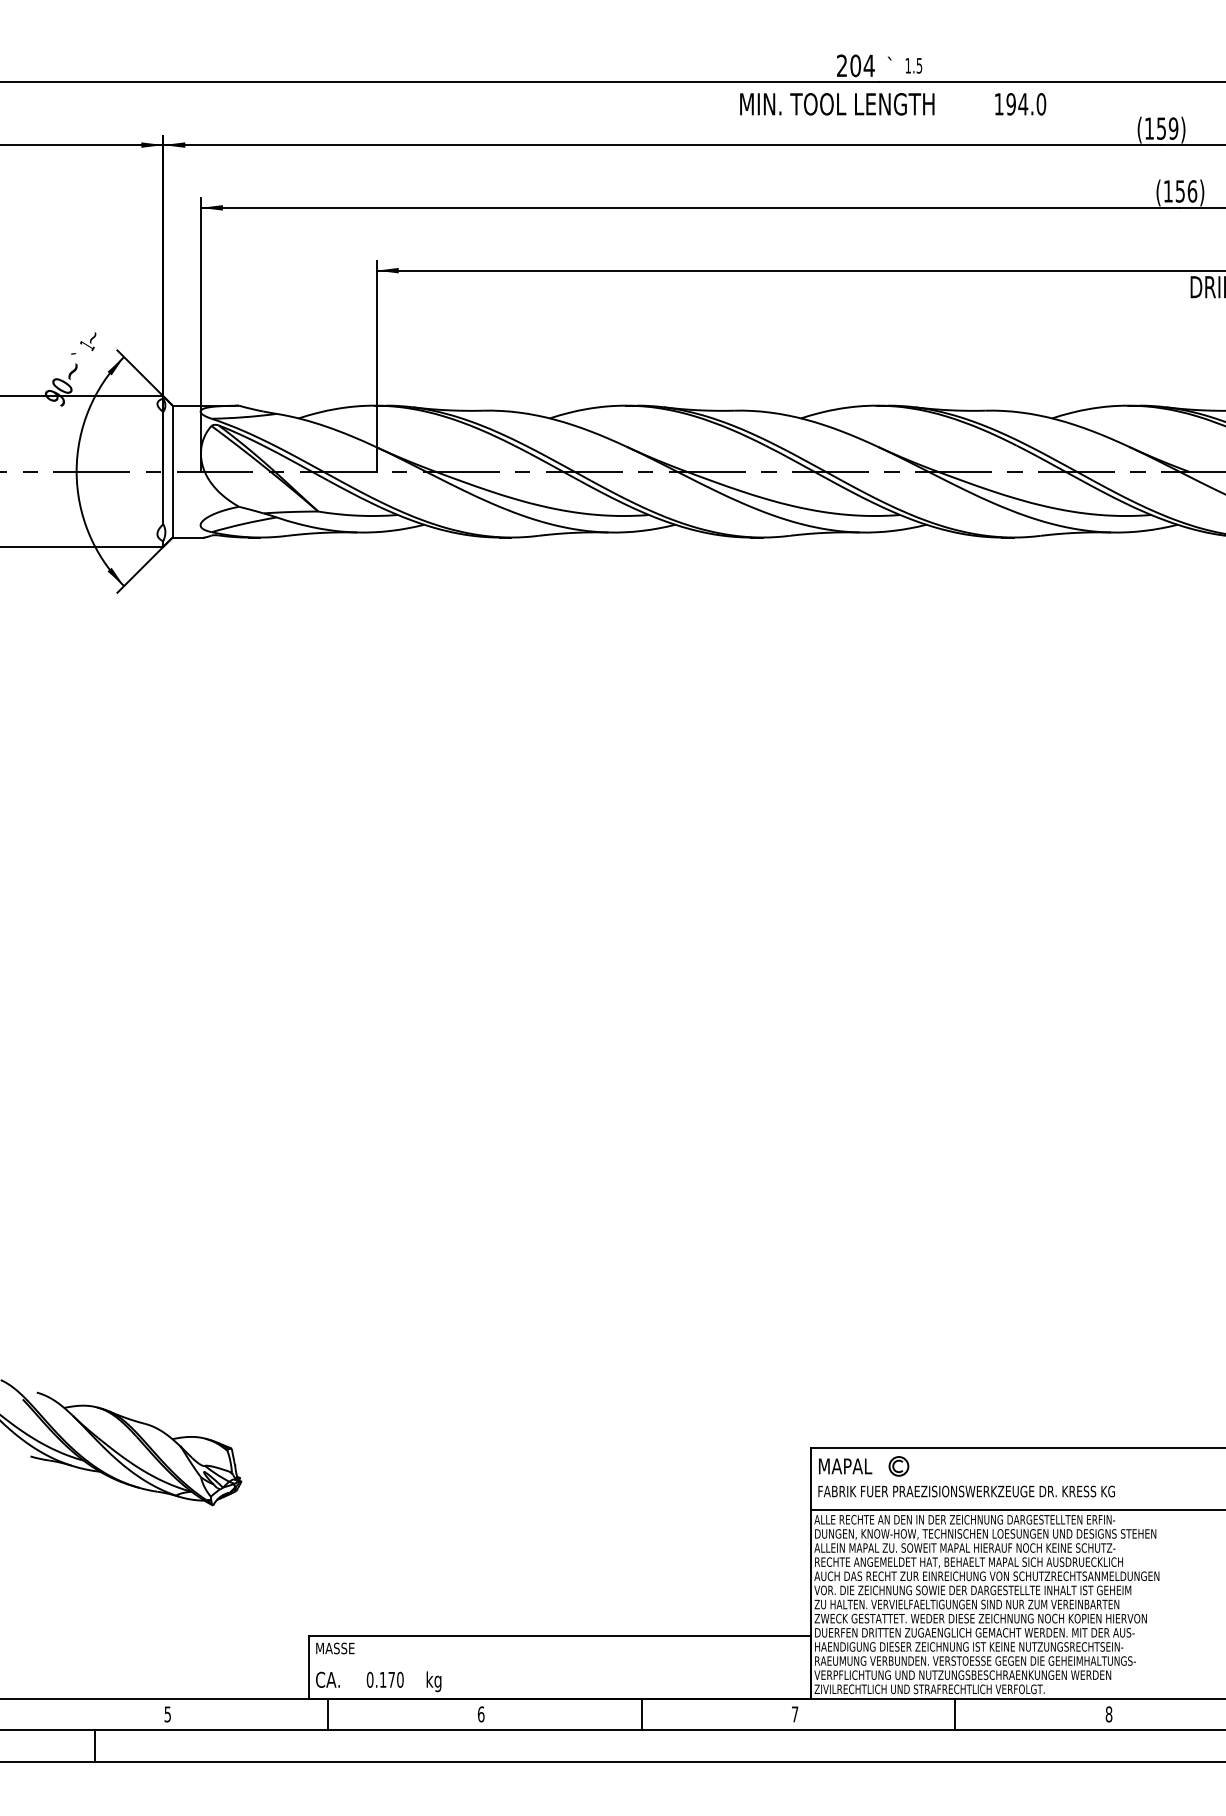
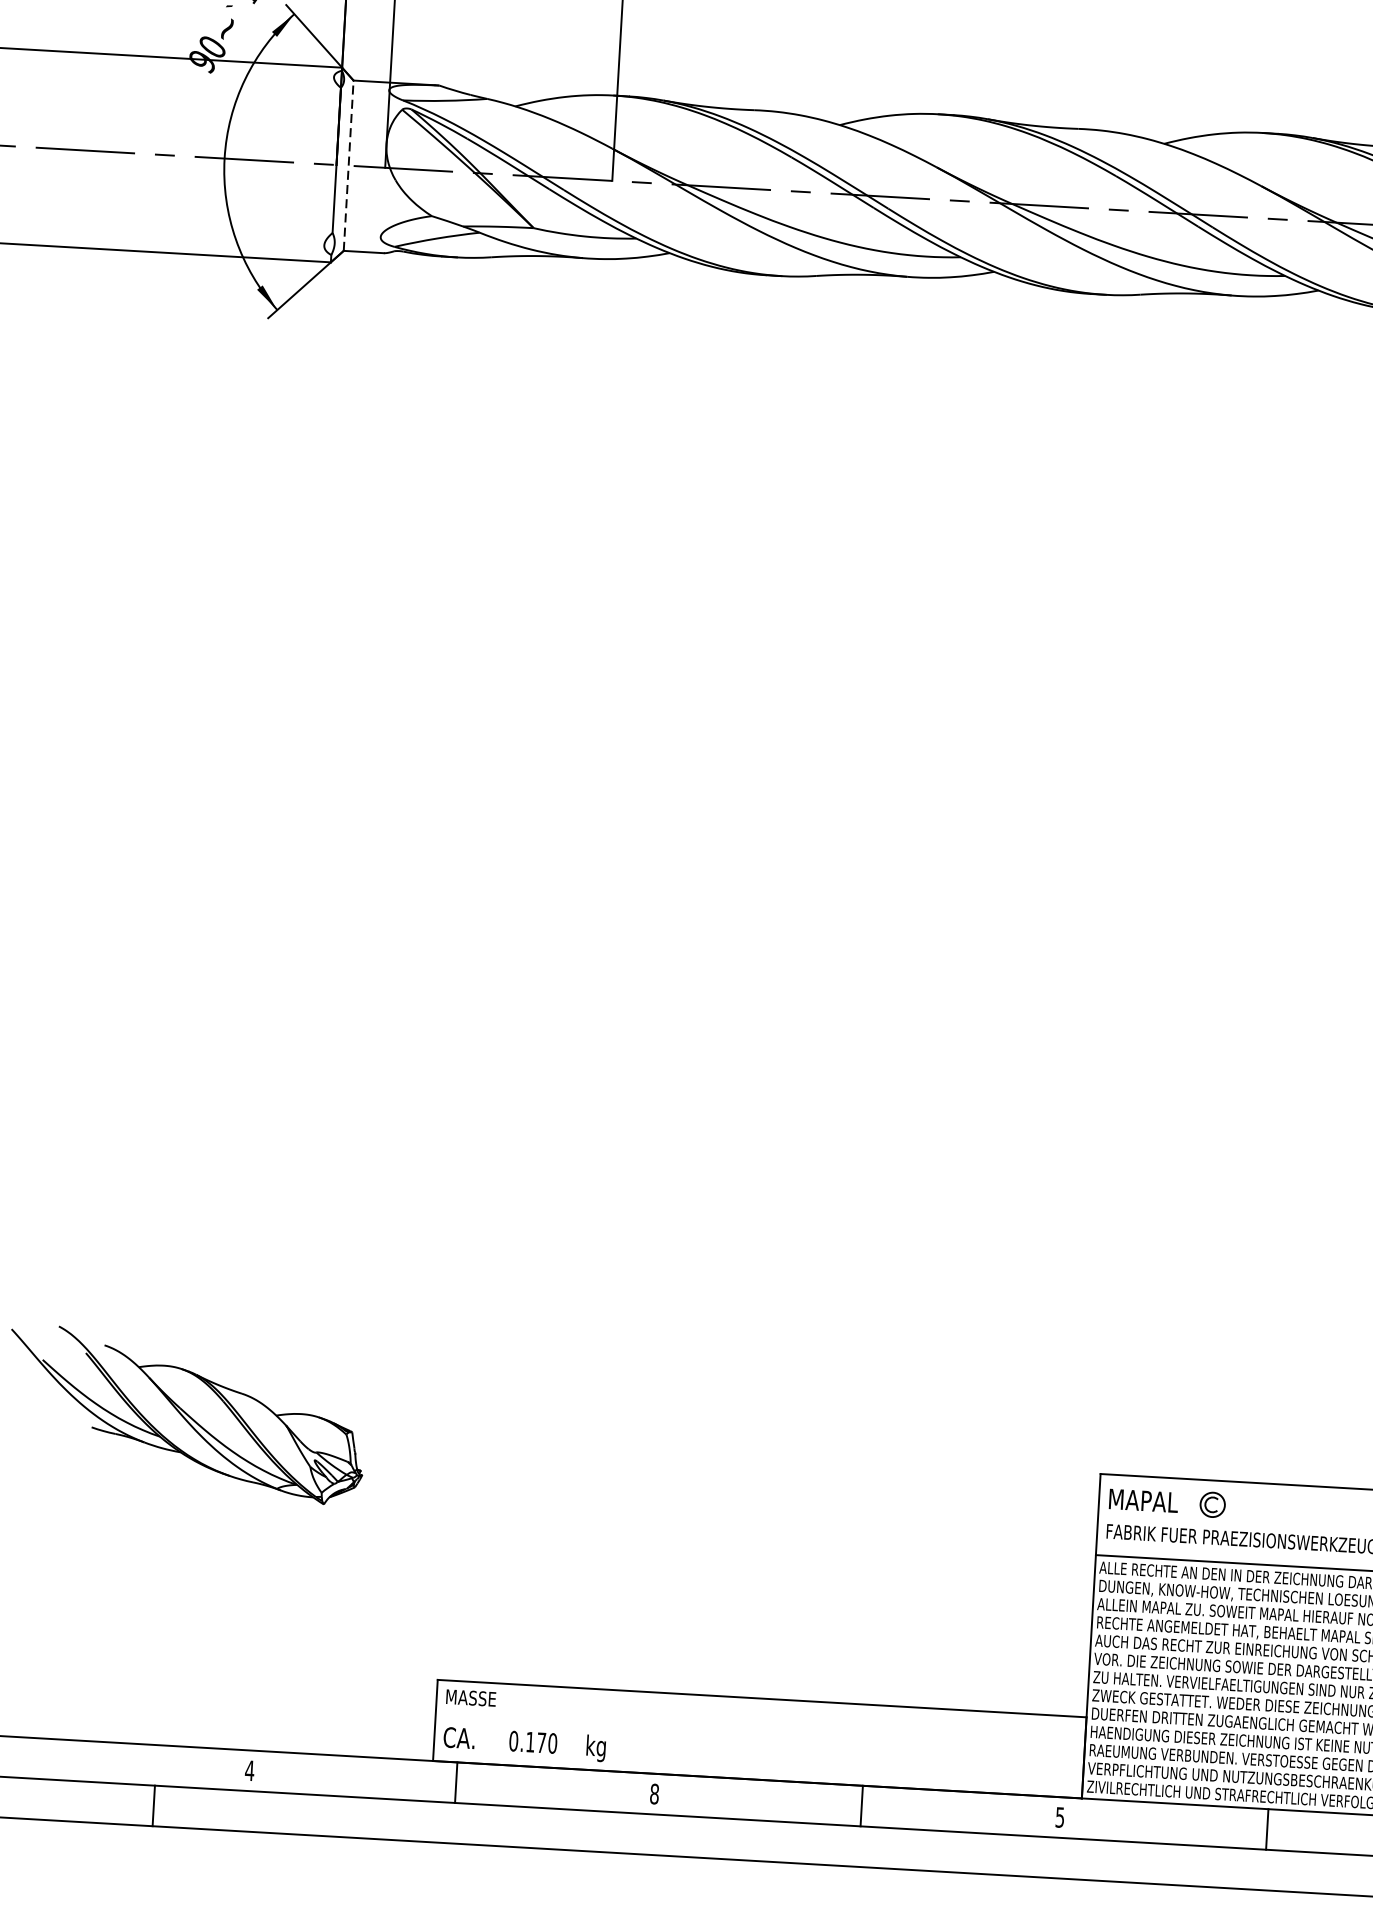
line: (172, 471) -> (348, 165), solid -> dashed
text: (167, 1714) -> (249, 1770), 5 -> 4
text: (480, 1714) -> (653, 1794), 6 -> 8
text: (794, 1714) -> (1059, 1817), 7 -> 5

